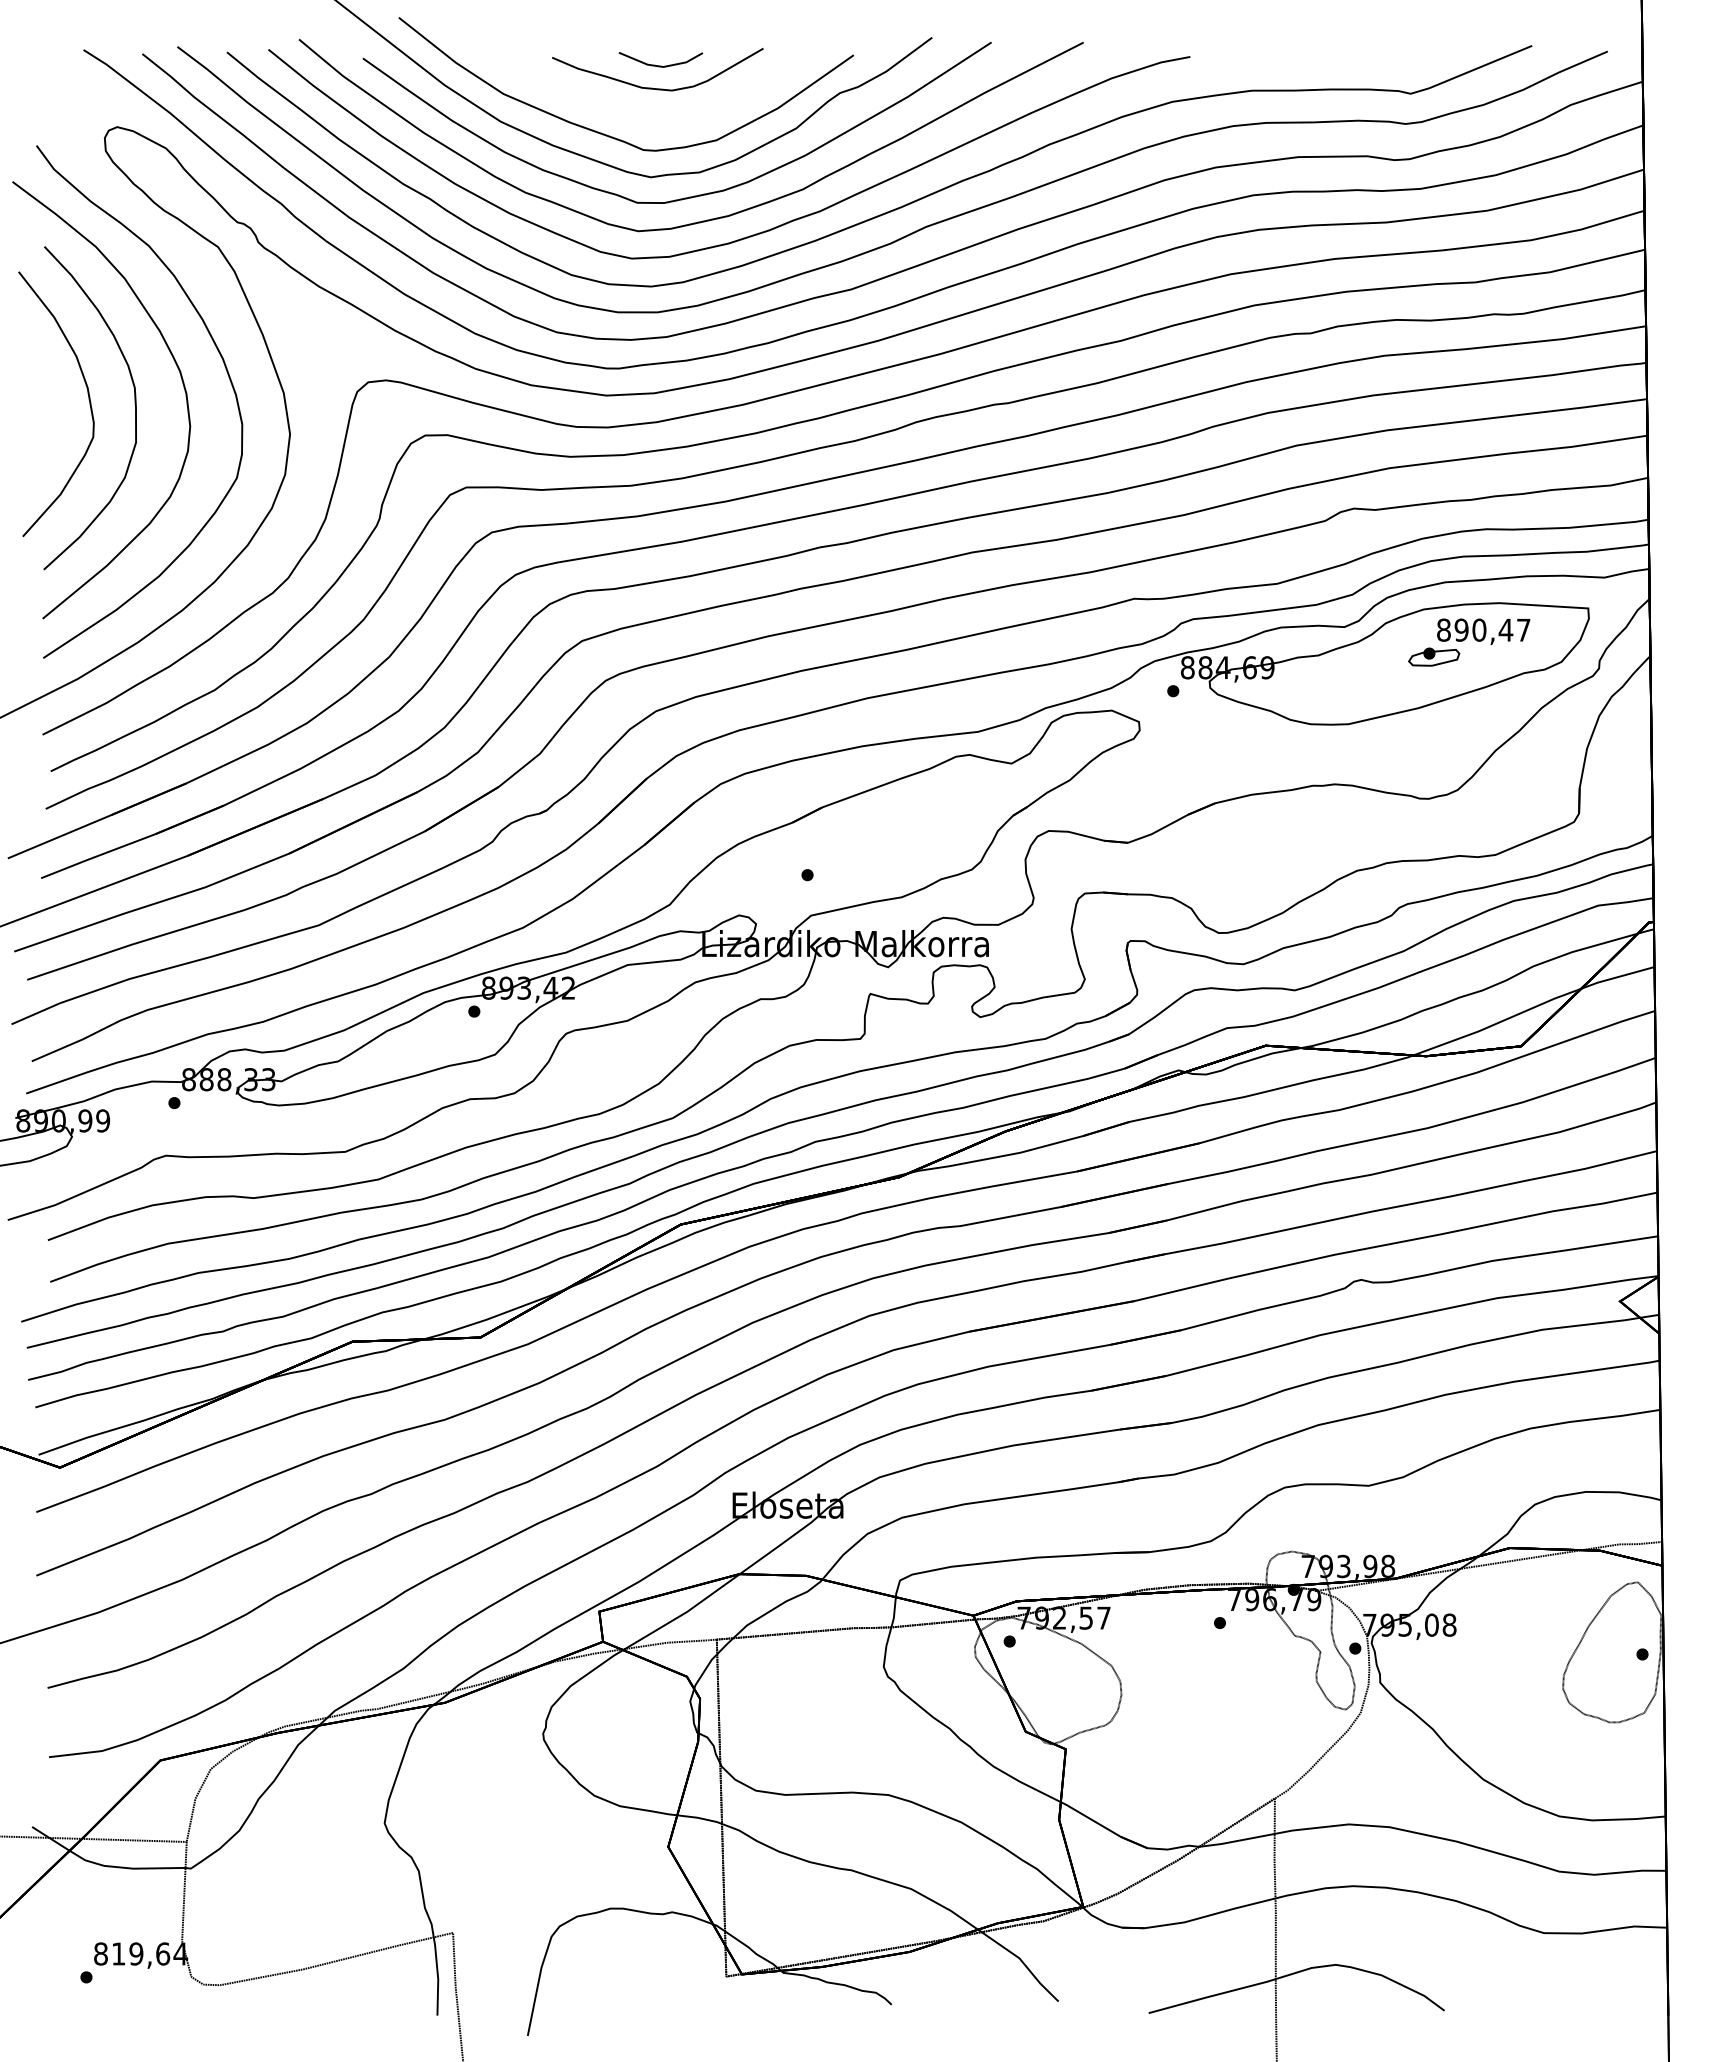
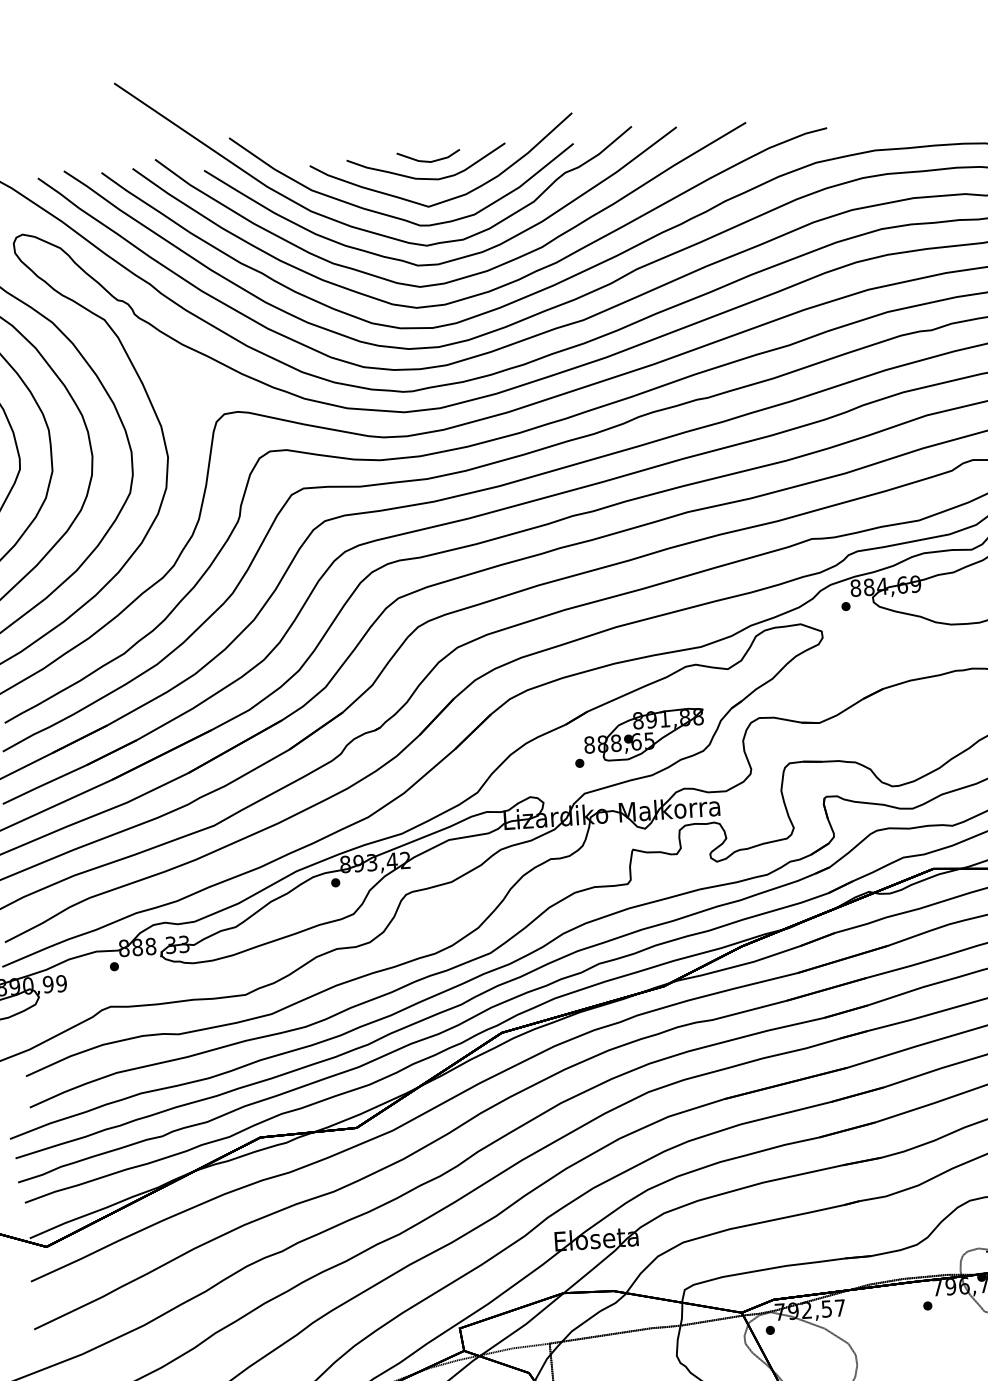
part: (688, 116) -> (452, 198), added
part: (895, 843) -> (644, 735), added

